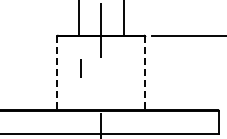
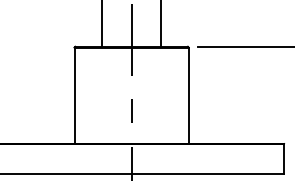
line: (80, 68) -> (130, 111), moved
line: (57, 73) -> (74, 95), dashed -> solid
line: (145, 73) -> (189, 95), dashed -> solid

